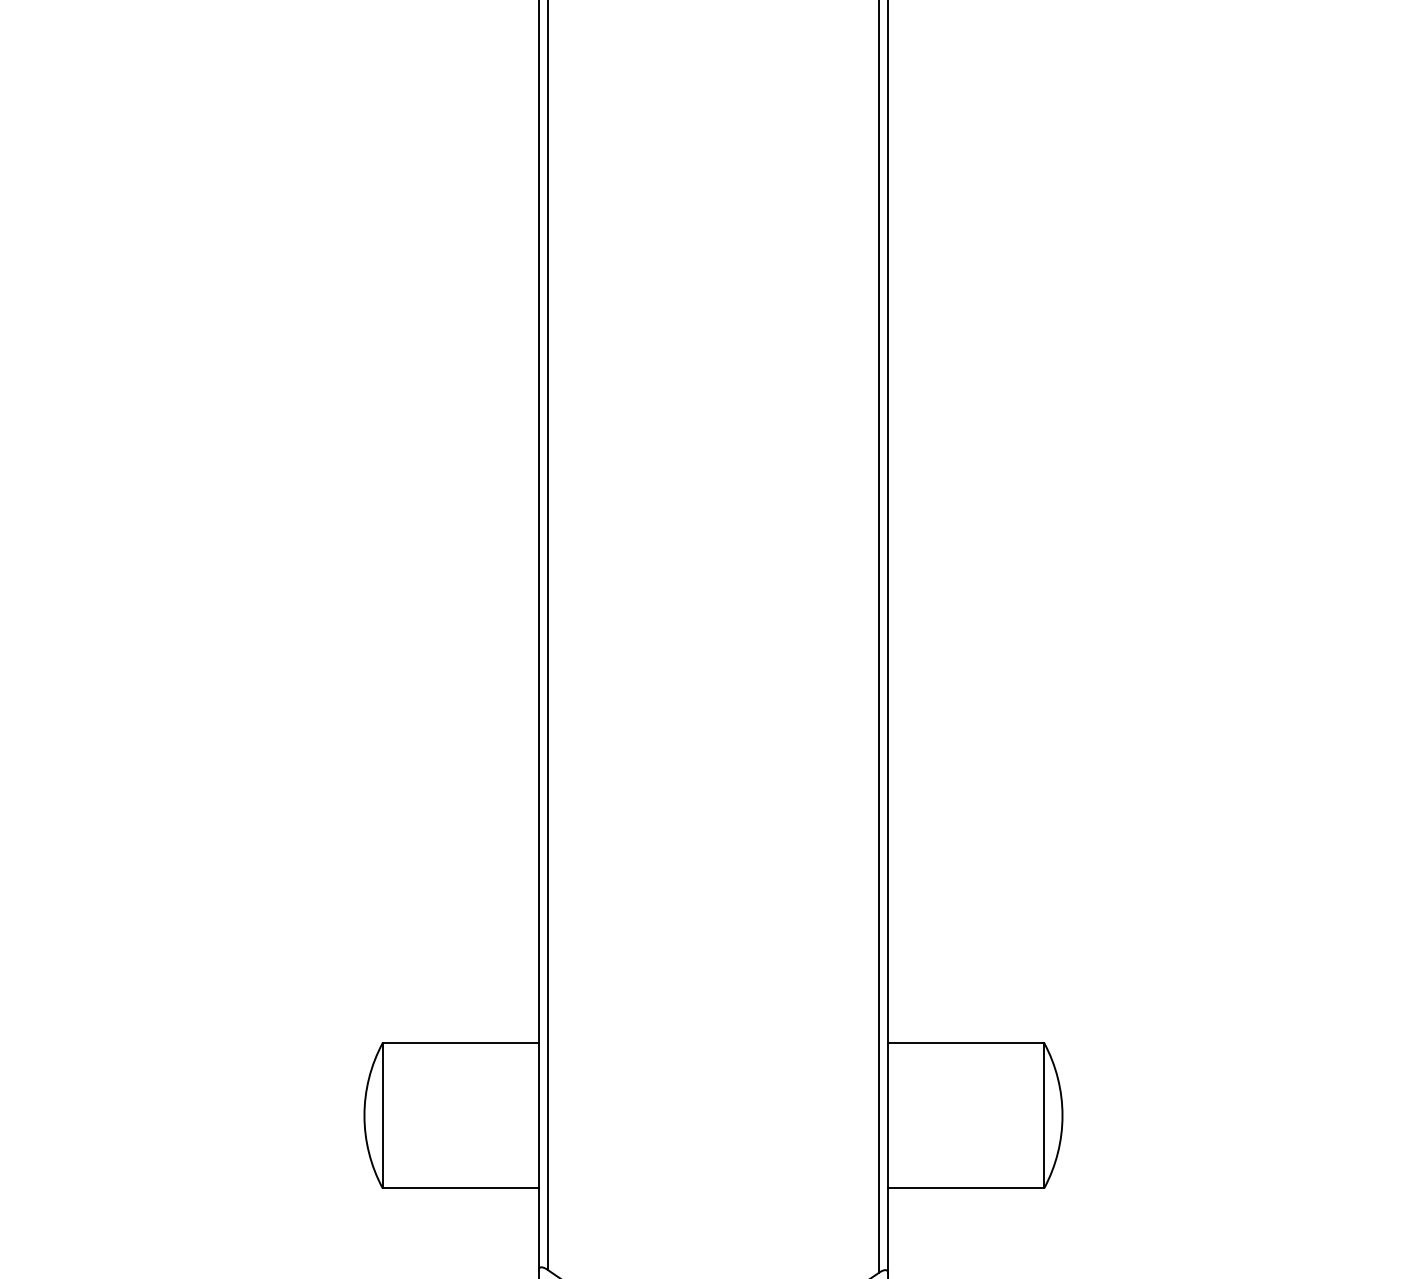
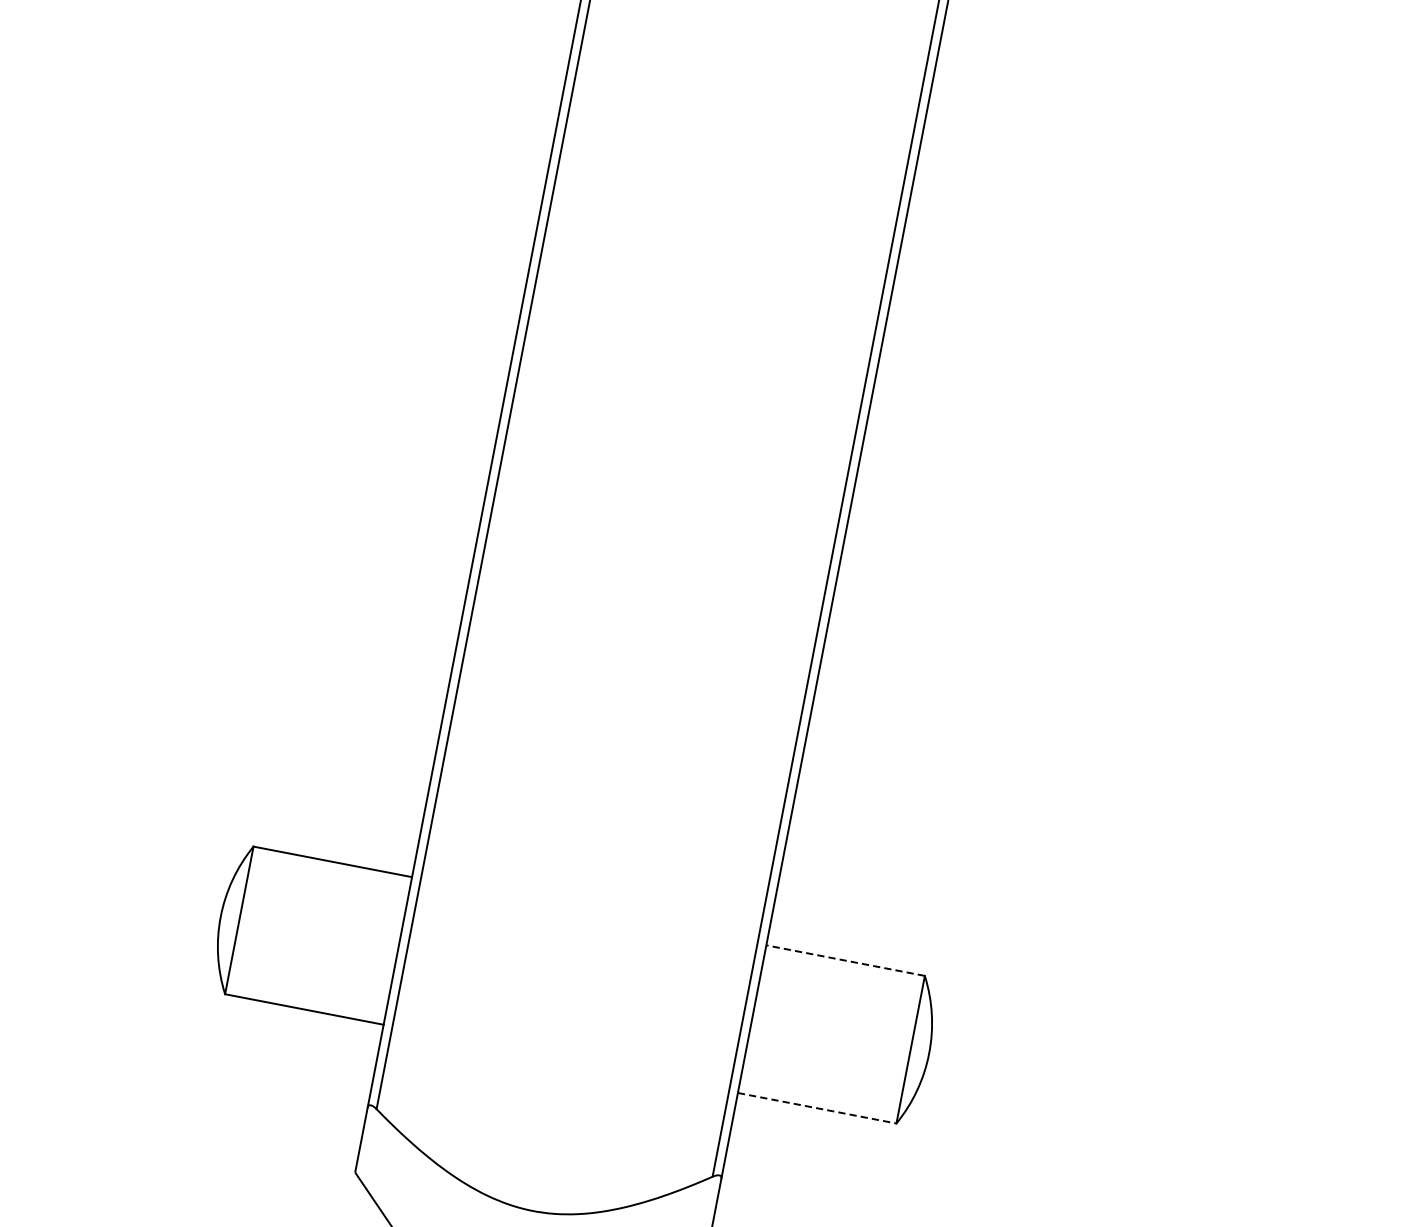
line: (965, 1042) -> (845, 960), solid -> dashed
line: (966, 1188) -> (817, 1108), solid -> dashed

